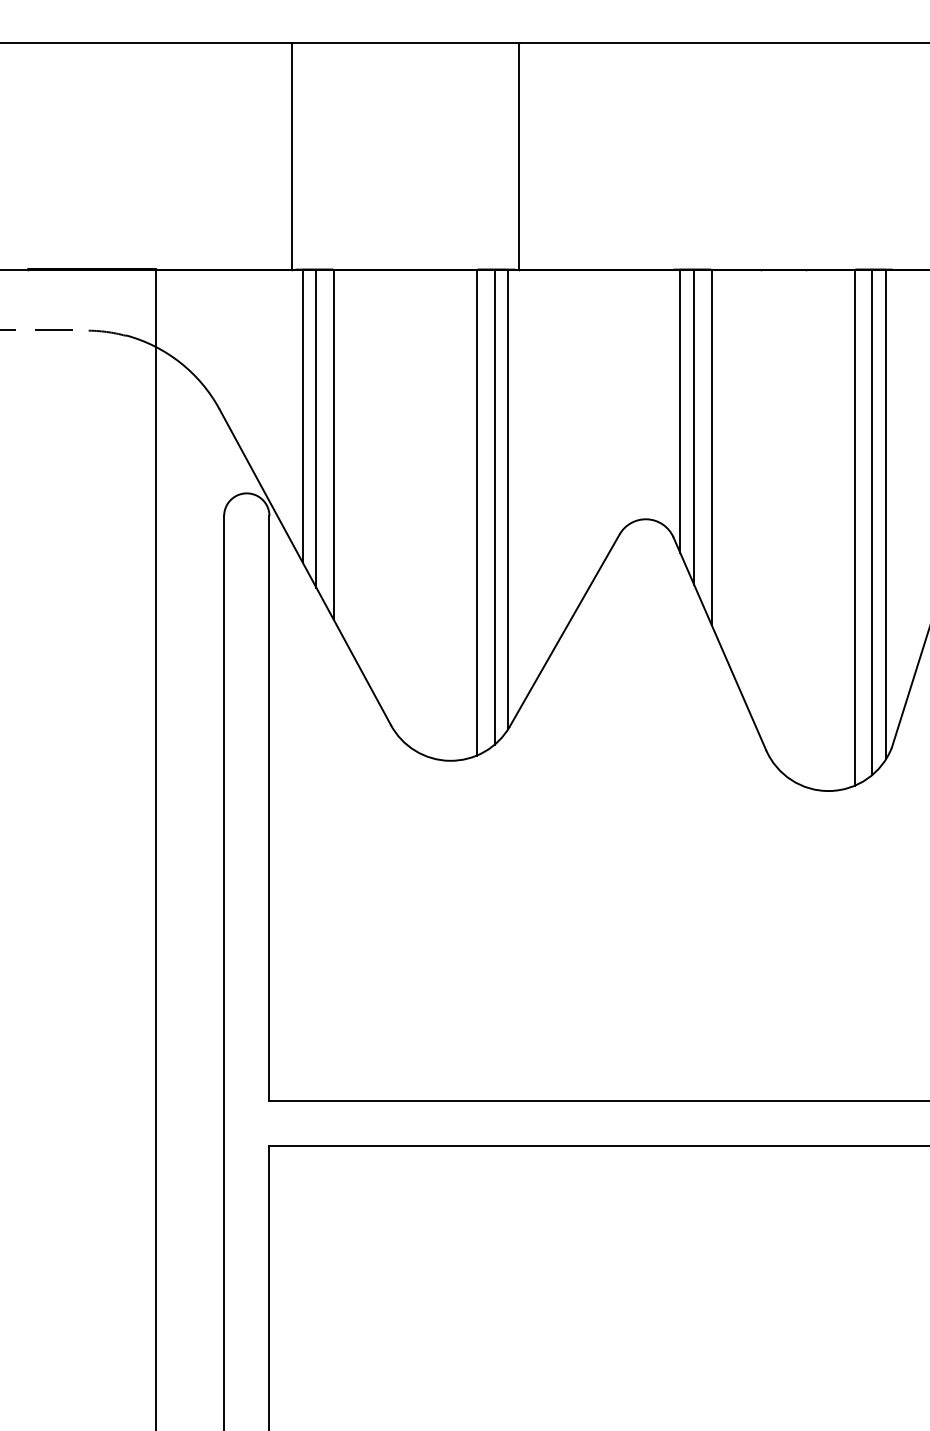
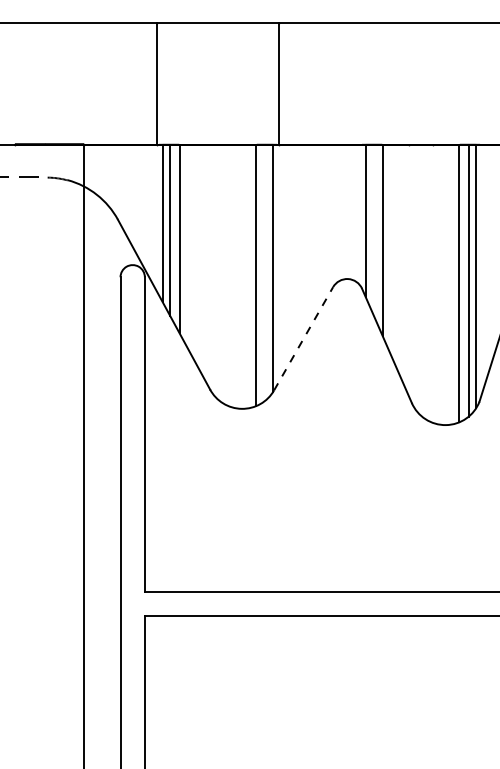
line: (694, 427) -> (373, 229), removed
line: (493, 507) -> (265, 272), removed
line: (564, 629) -> (303, 338), solid -> dashed

